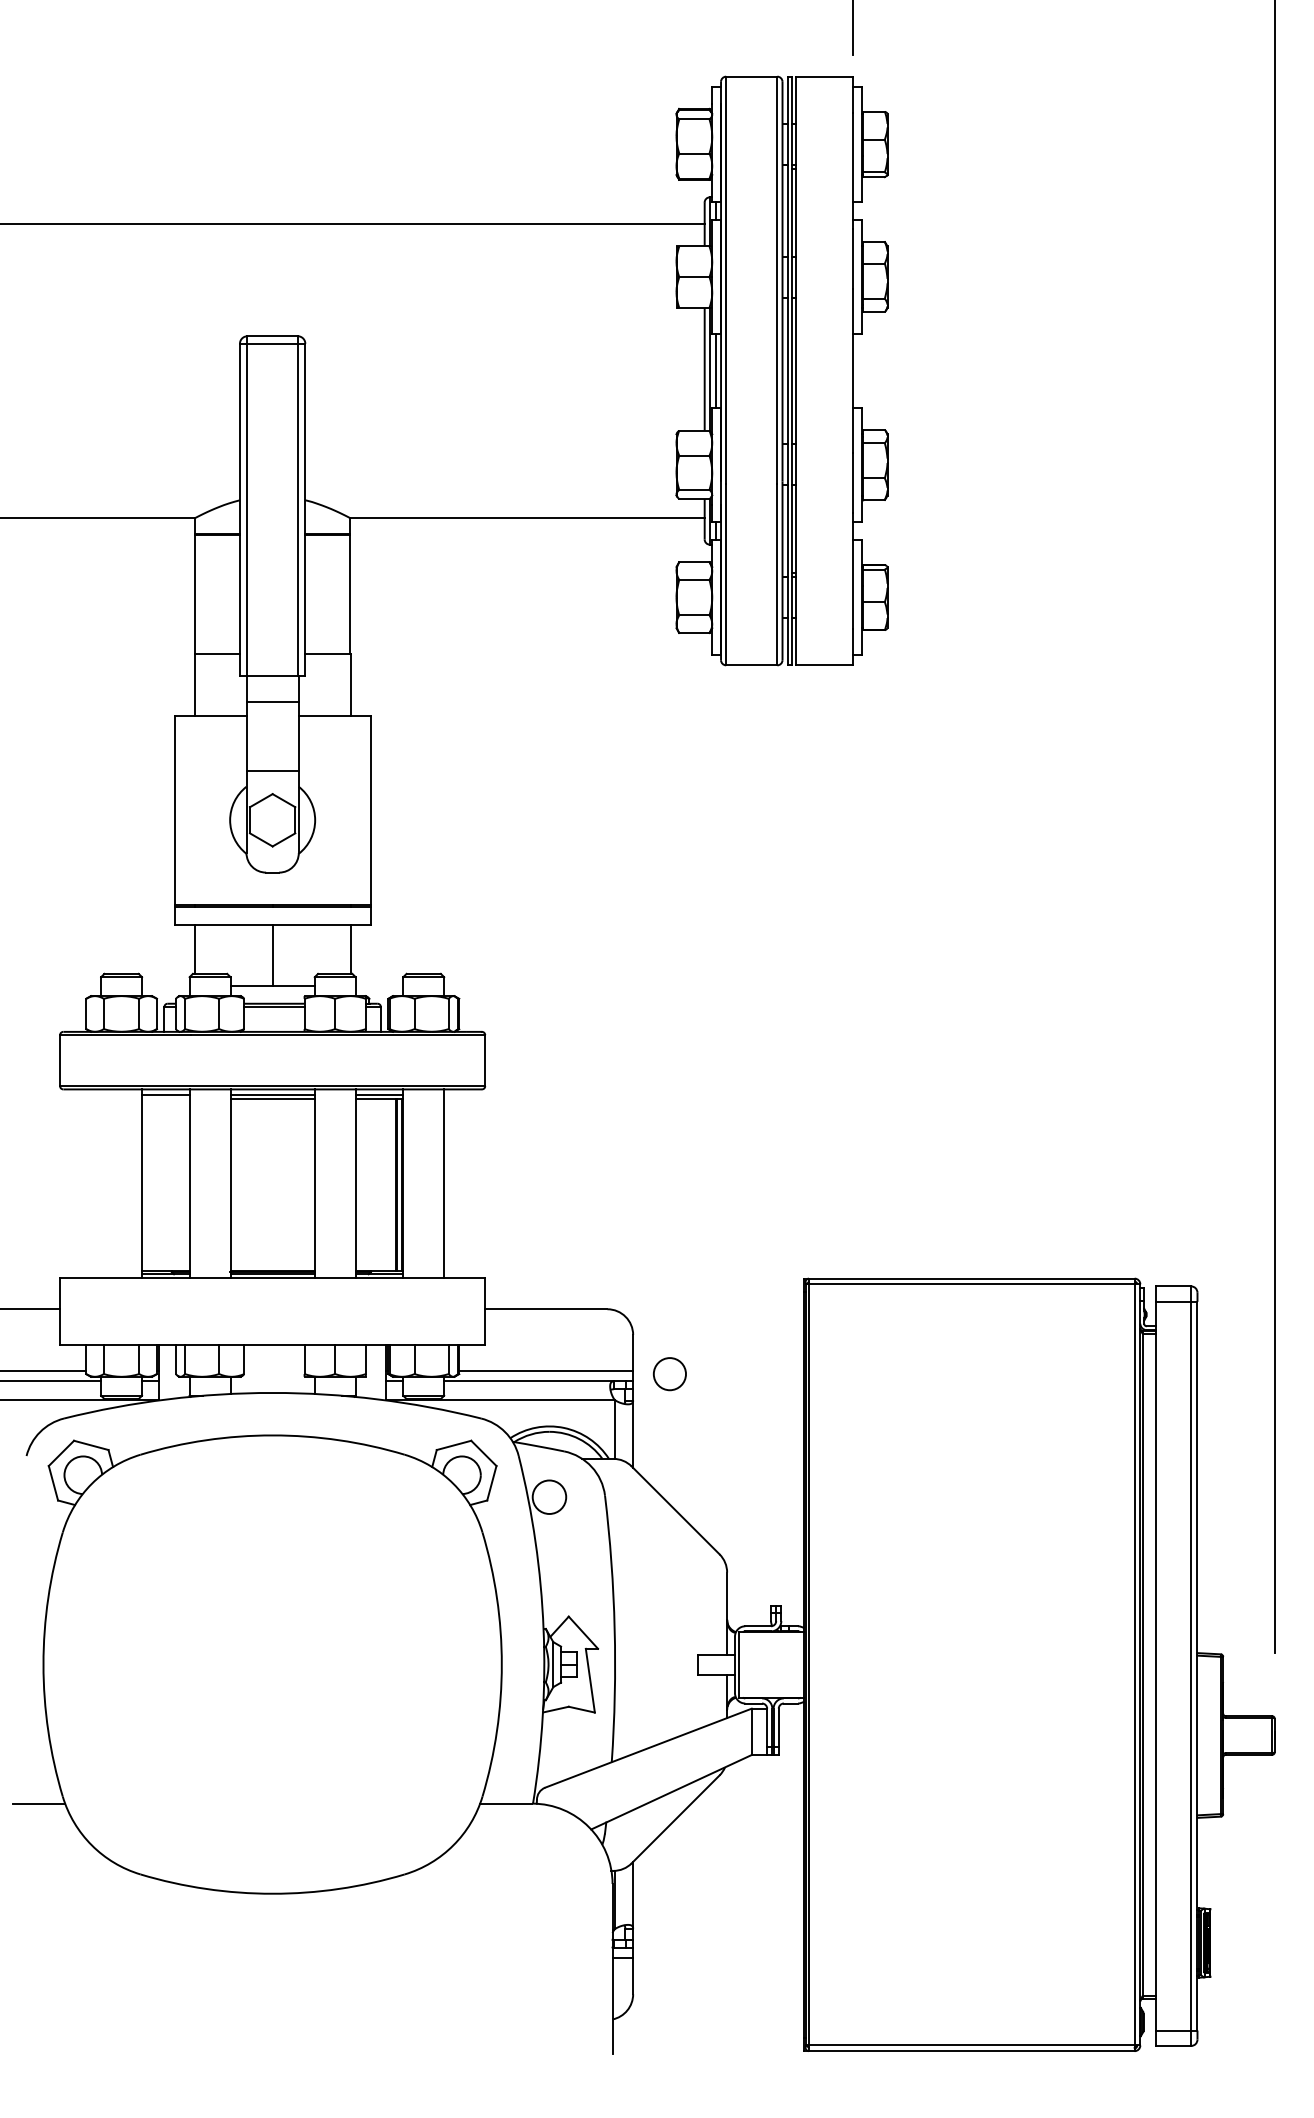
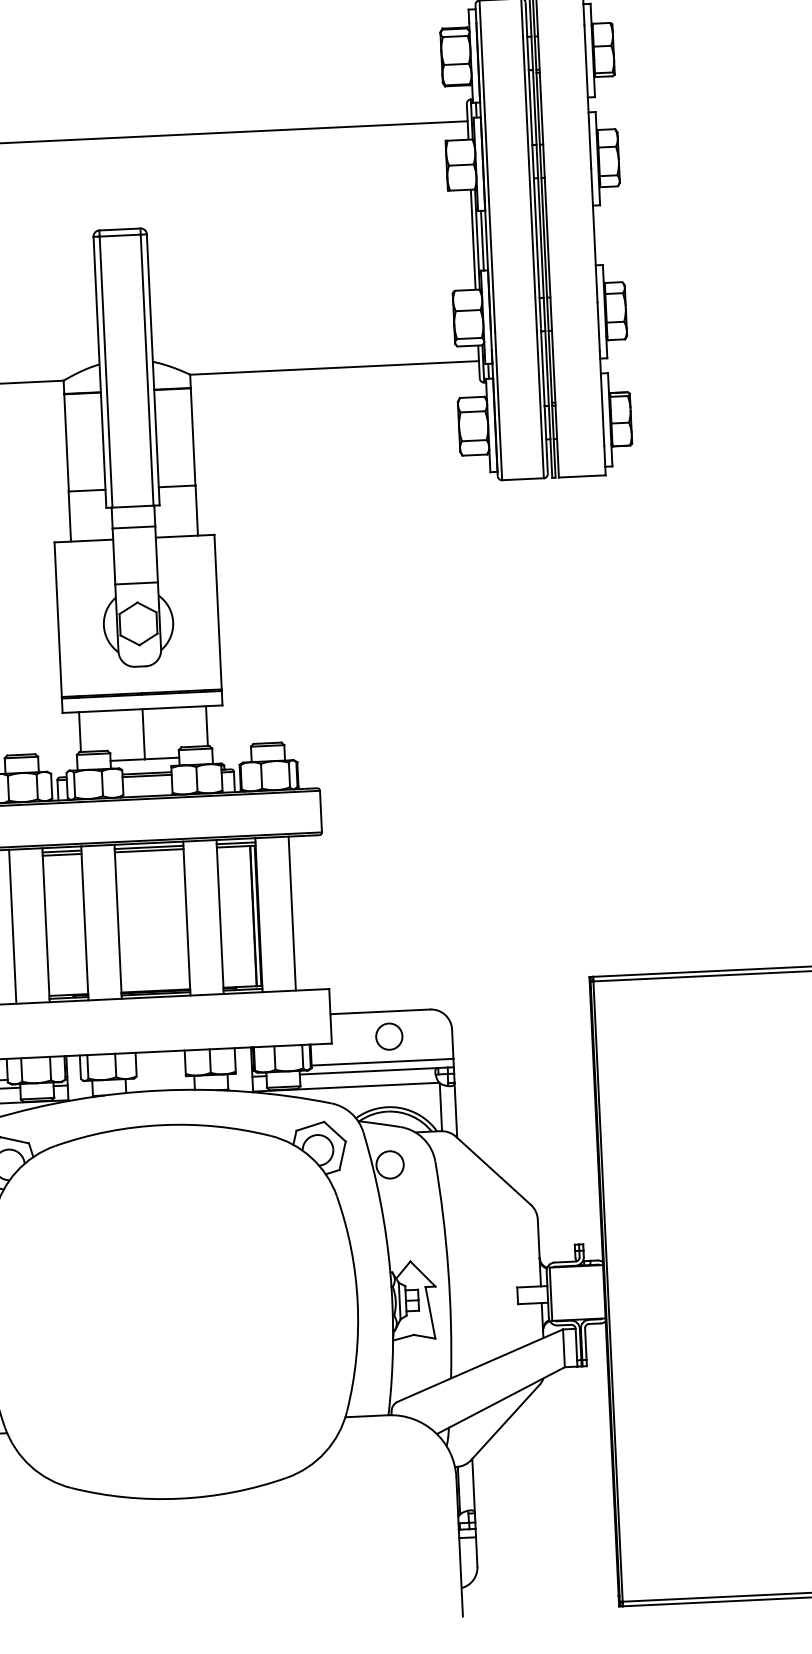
line: (165, 1098) -> (61, 854), added
line: (101, 1183) -> (13, 926), added
circle: (669, 1374) -> (389, 1036), moved

